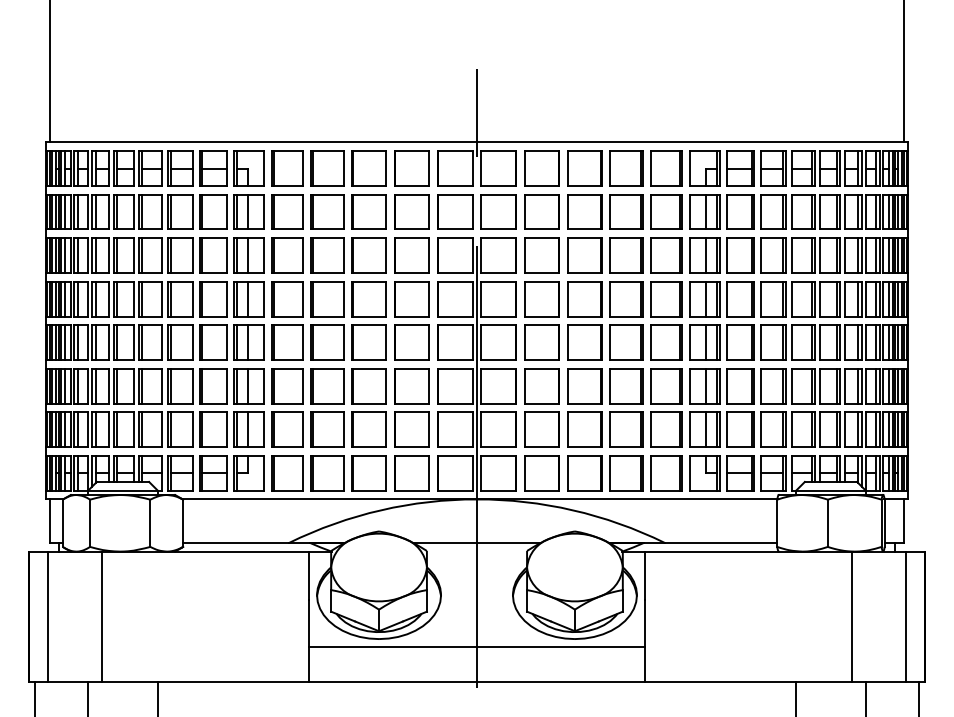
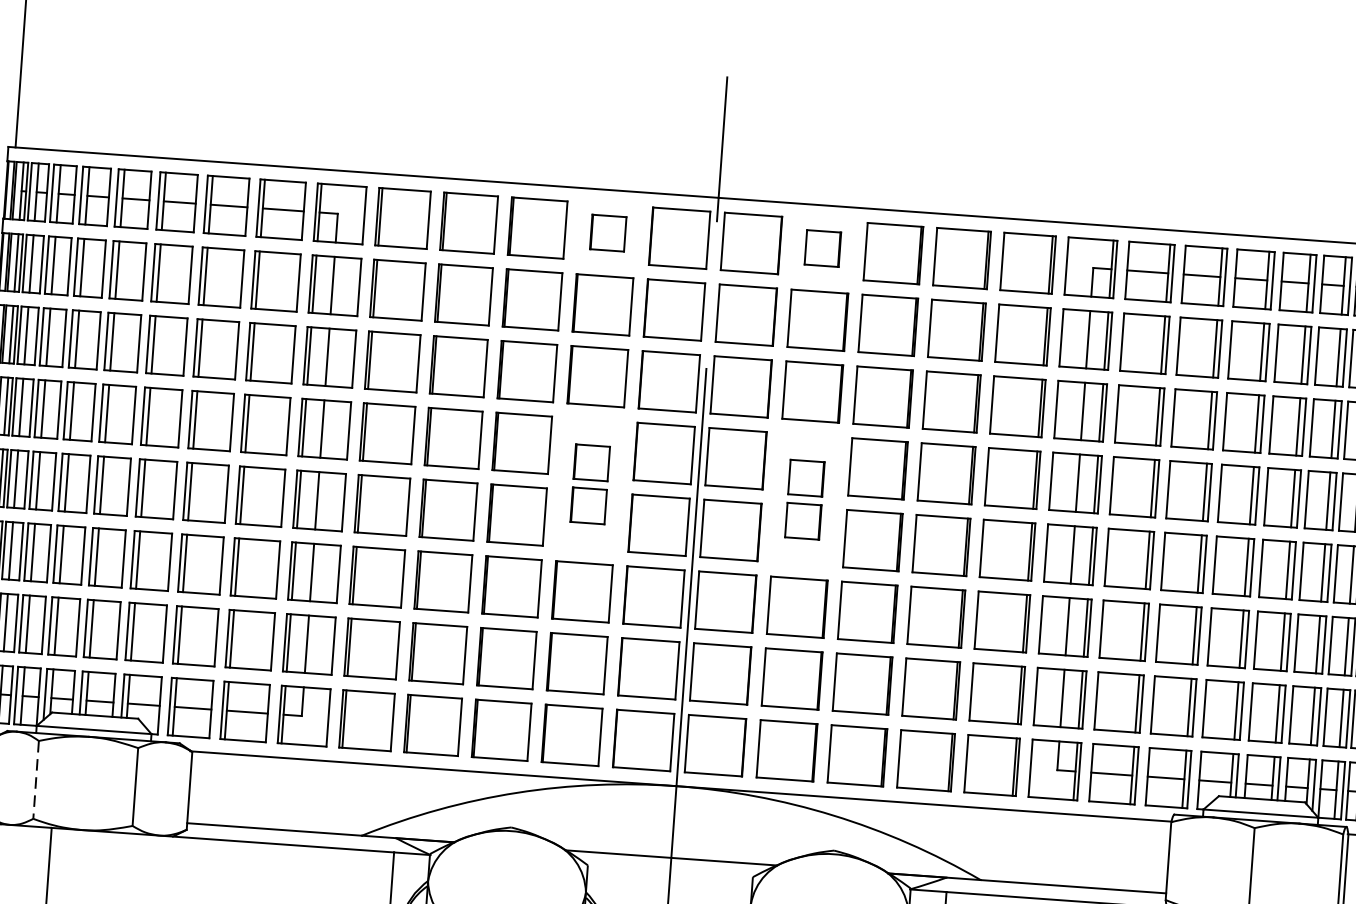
part: (411, 168) -> (607, 233), size x0.6
part: (541, 168) -> (821, 248), size x0.6
part: (411, 320) -> (589, 483), size x0.6
part: (541, 320) -> (803, 498), size x0.6
line: (90, 523) -> (36, 780), solid -> dashed

